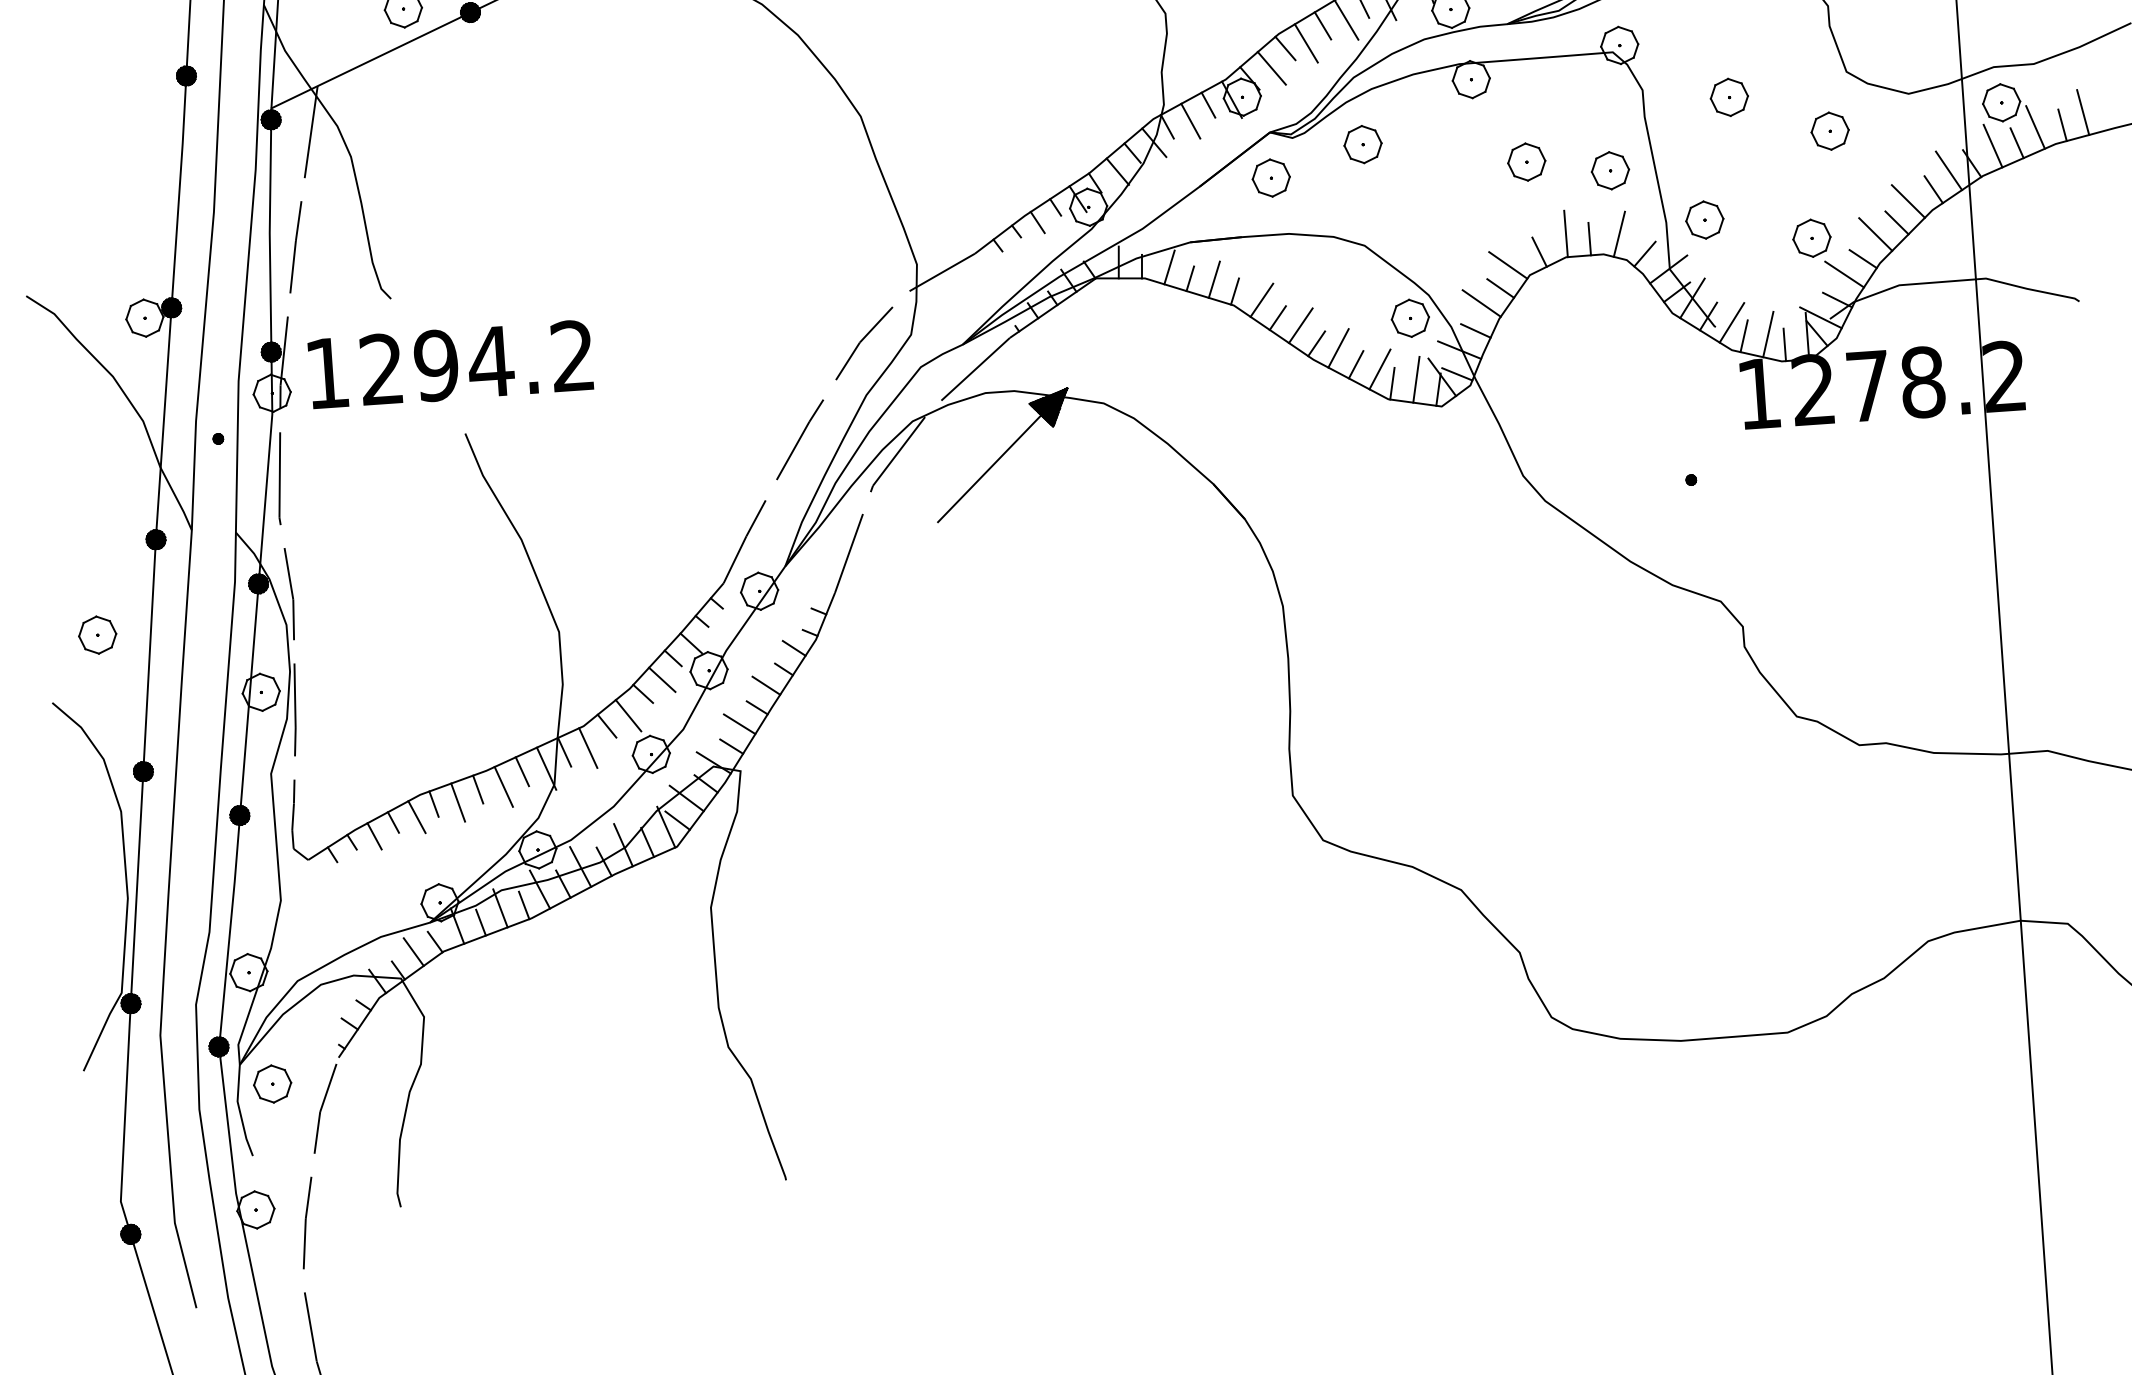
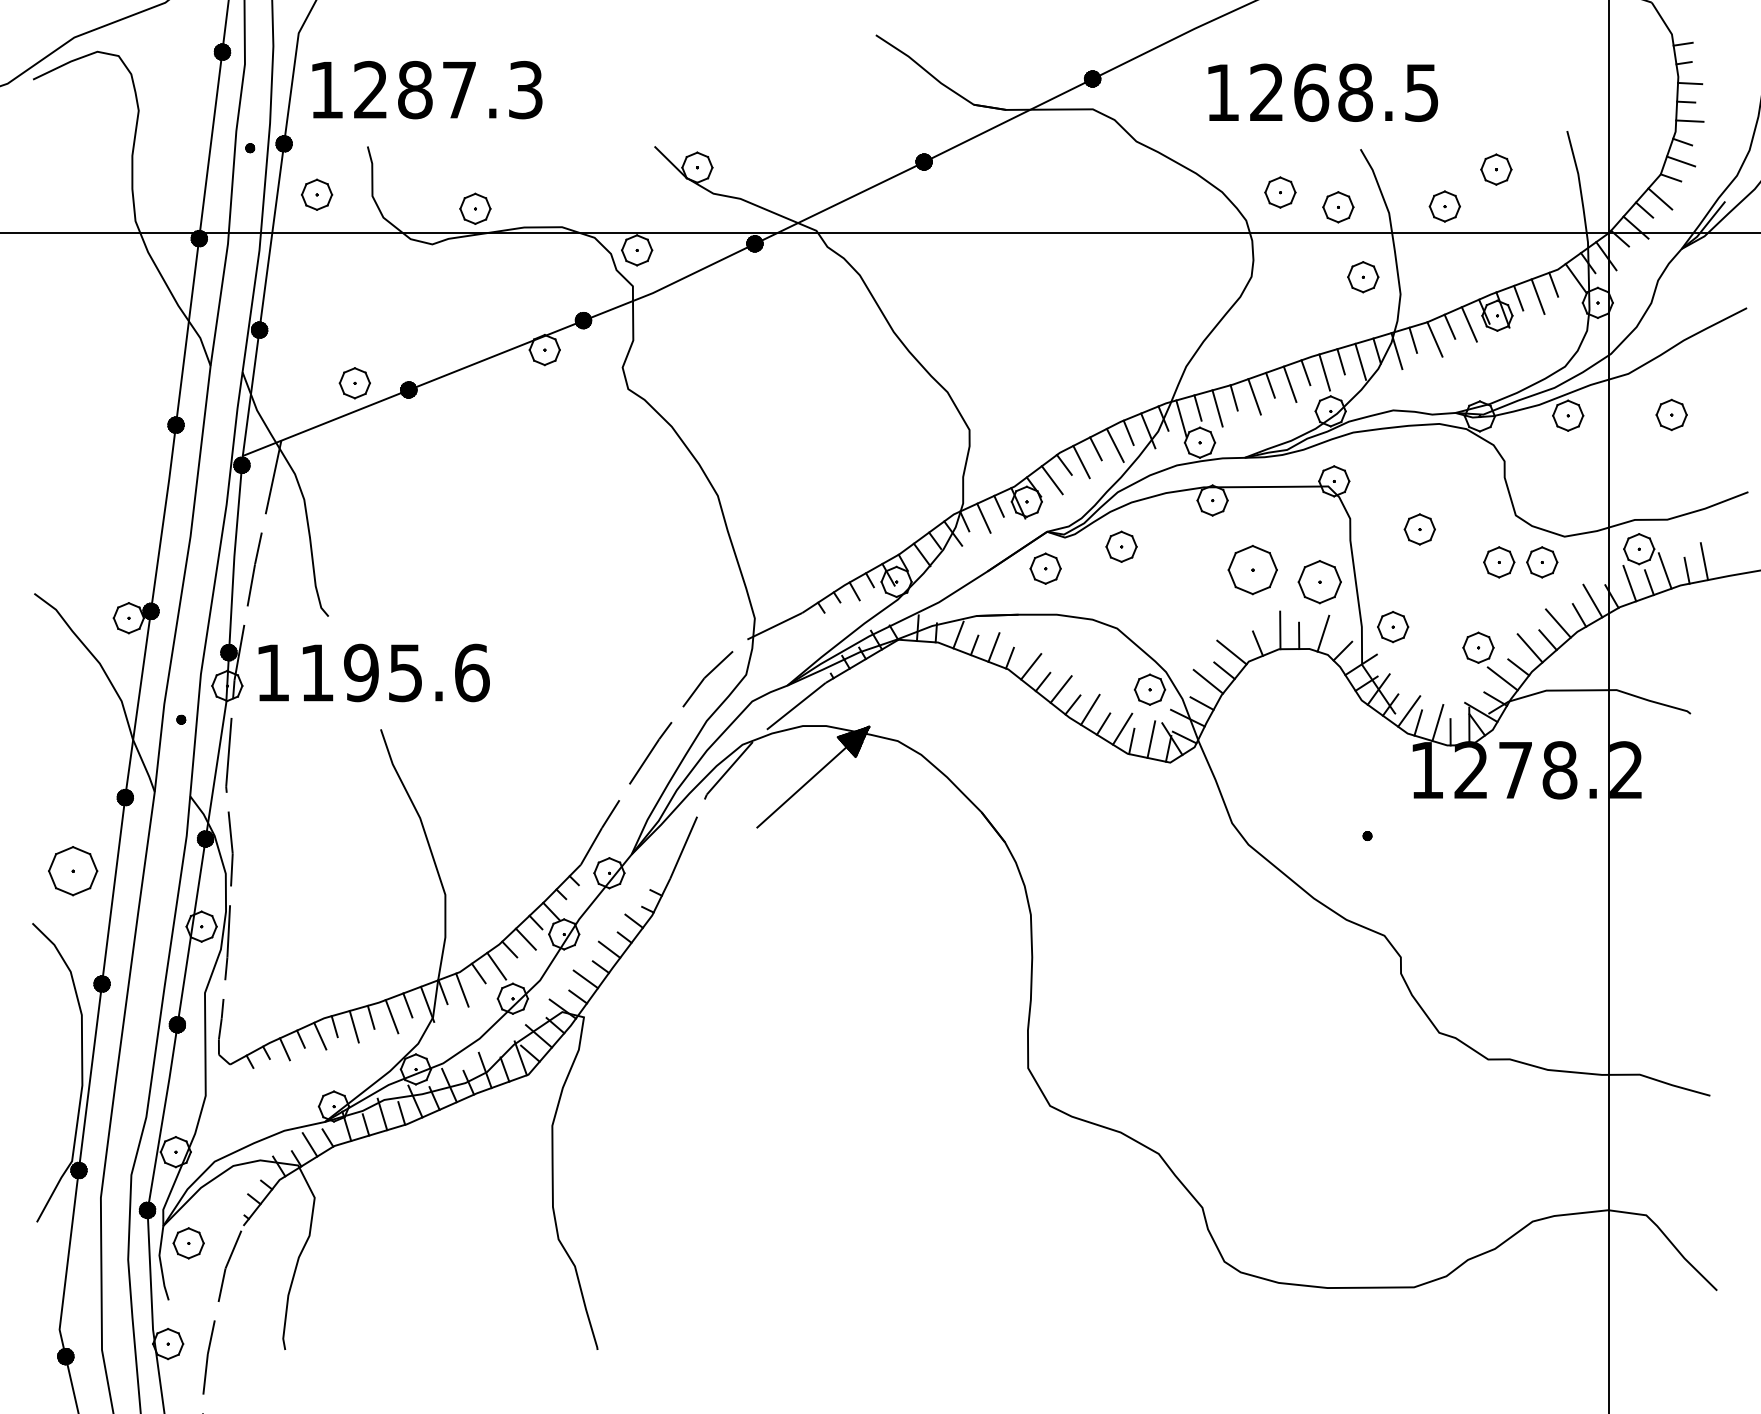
part: (1883, 127) -> (1542, 562), added
part: (1526, 162) -> (1252, 570), size x1.6
part: (1610, 170) -> (1319, 581), size x1.4
text: (477, 362) -> (394, 672), 1294.2 -> 1195.6
part: (97, 635) -> (72, 871), size x1.6

